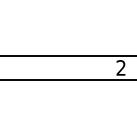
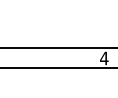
text: (121, 68) -> (104, 58), 2 -> 4

